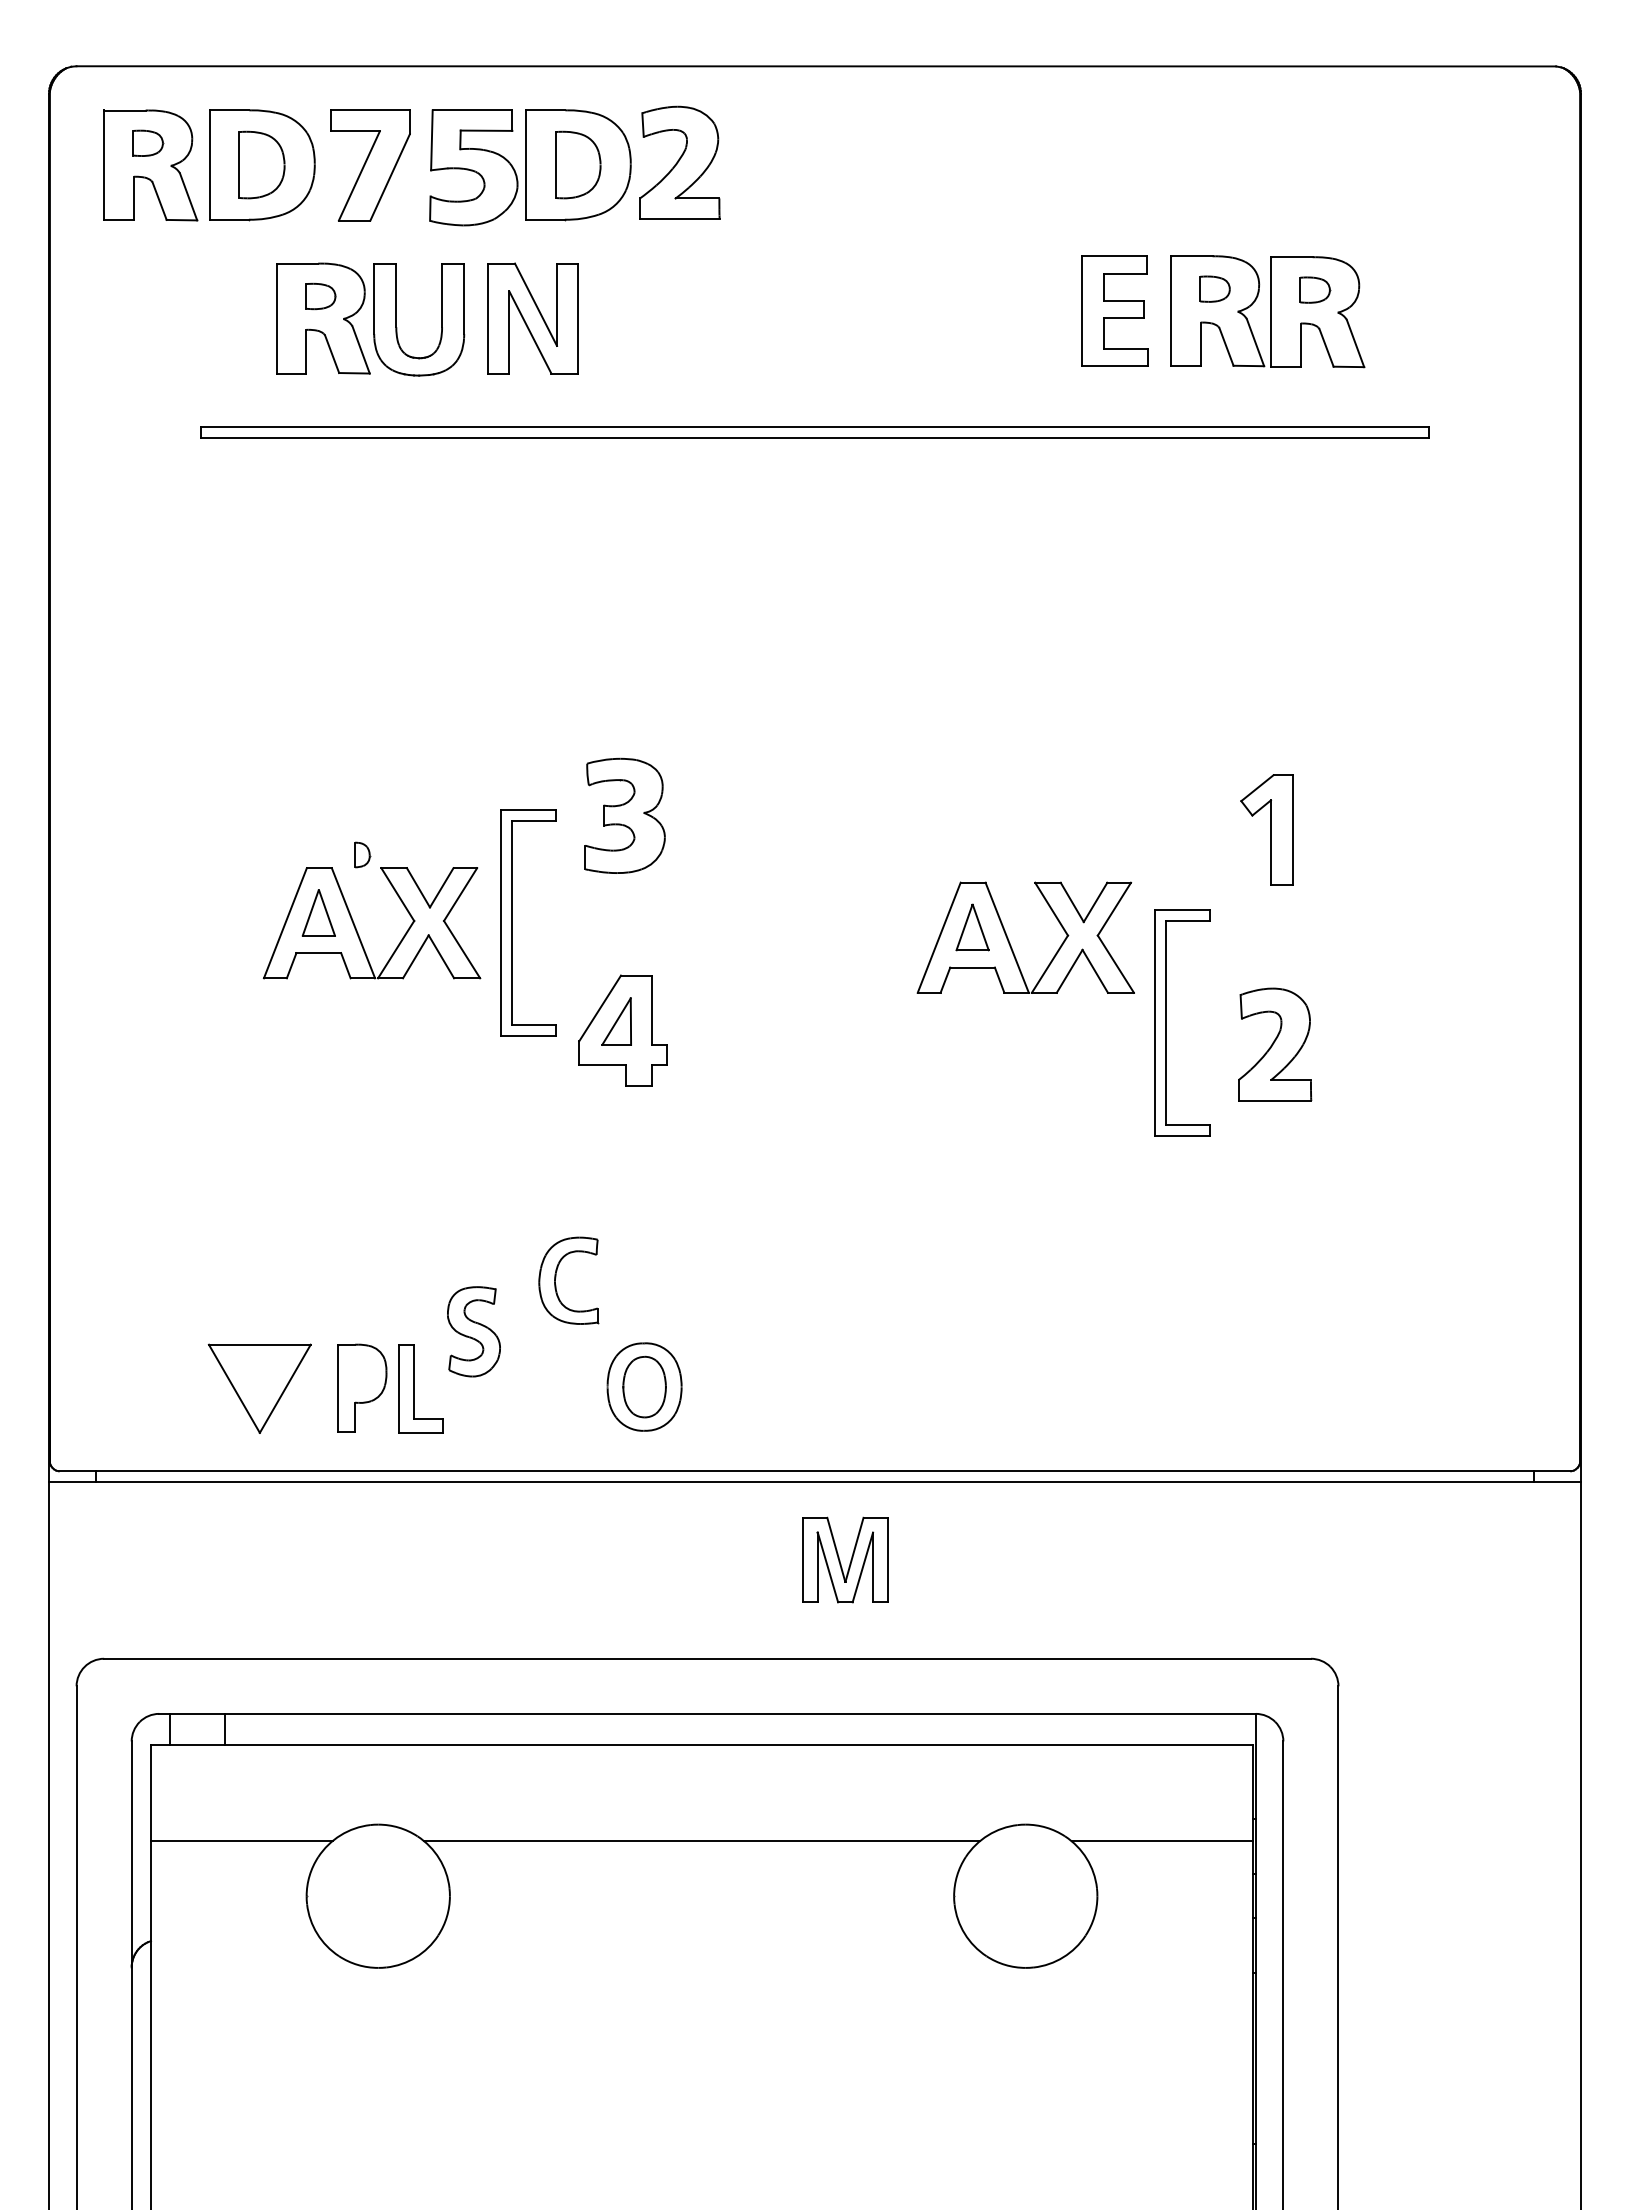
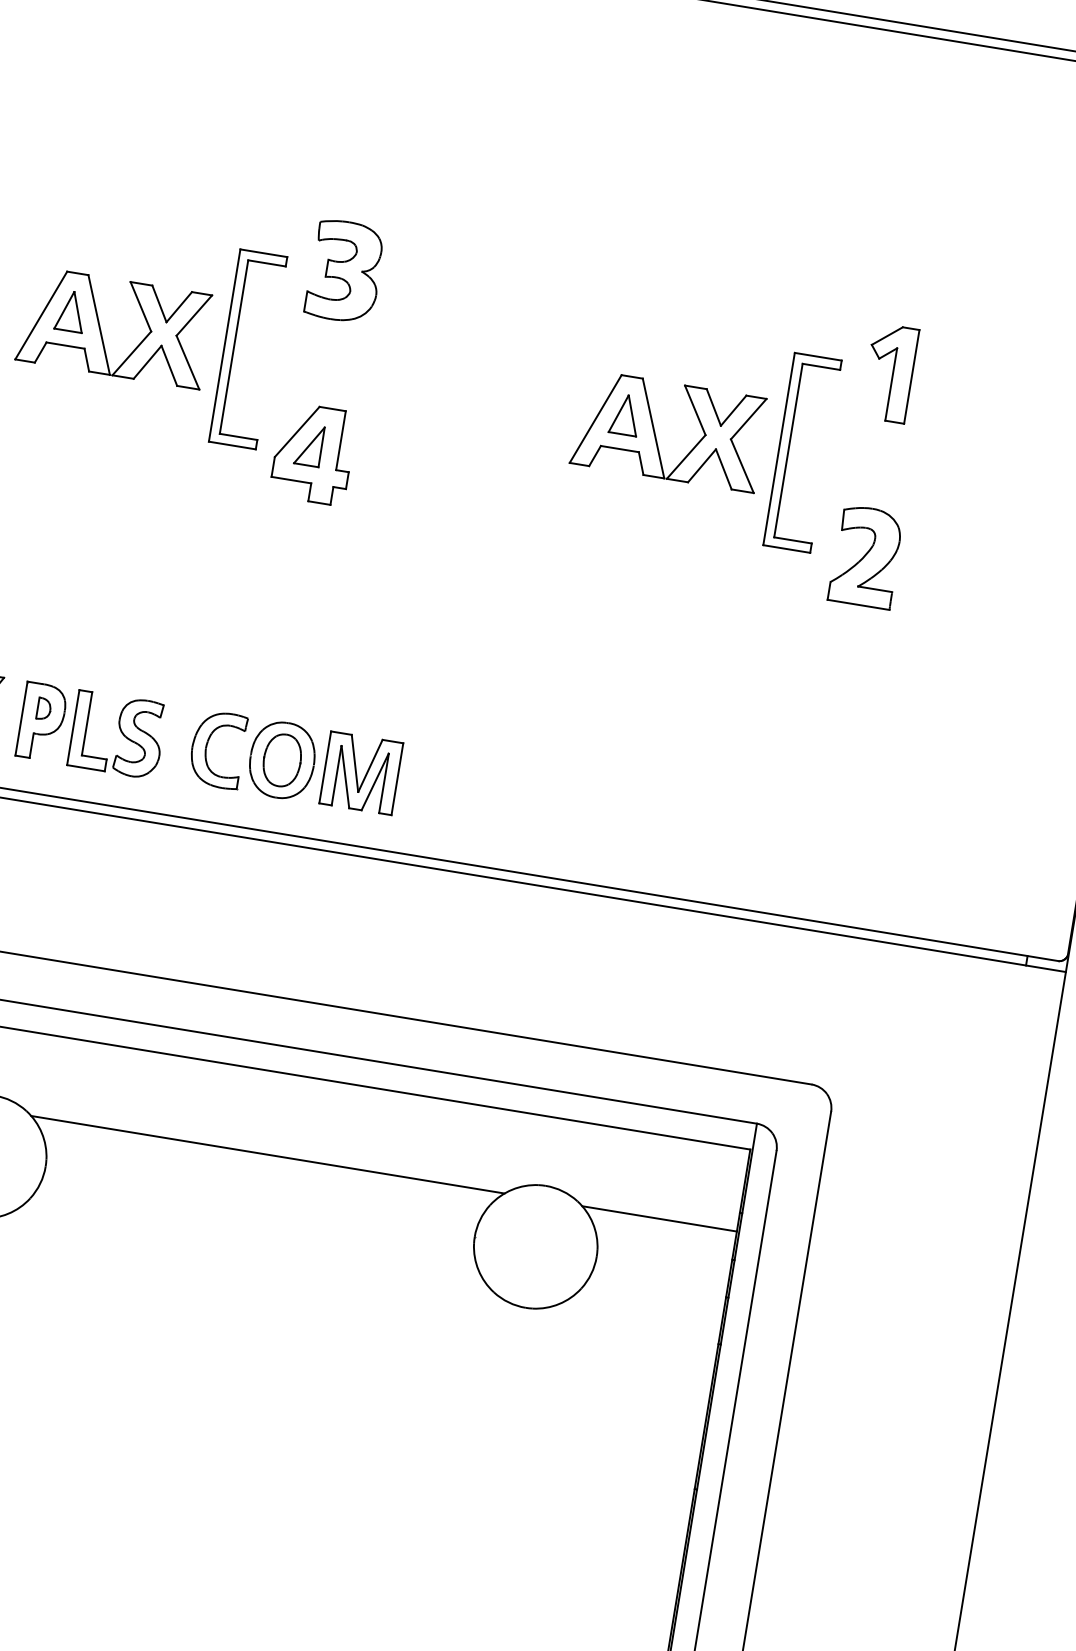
part: (362, 854) -> (44, 708), moved
part: (1166, 1022) -> (789, 450), moved
part: (556, 1277) -> (207, 745), moved
part: (473, 1331) -> (139, 738), moved
part: (845, 1559) -> (361, 772), moved

